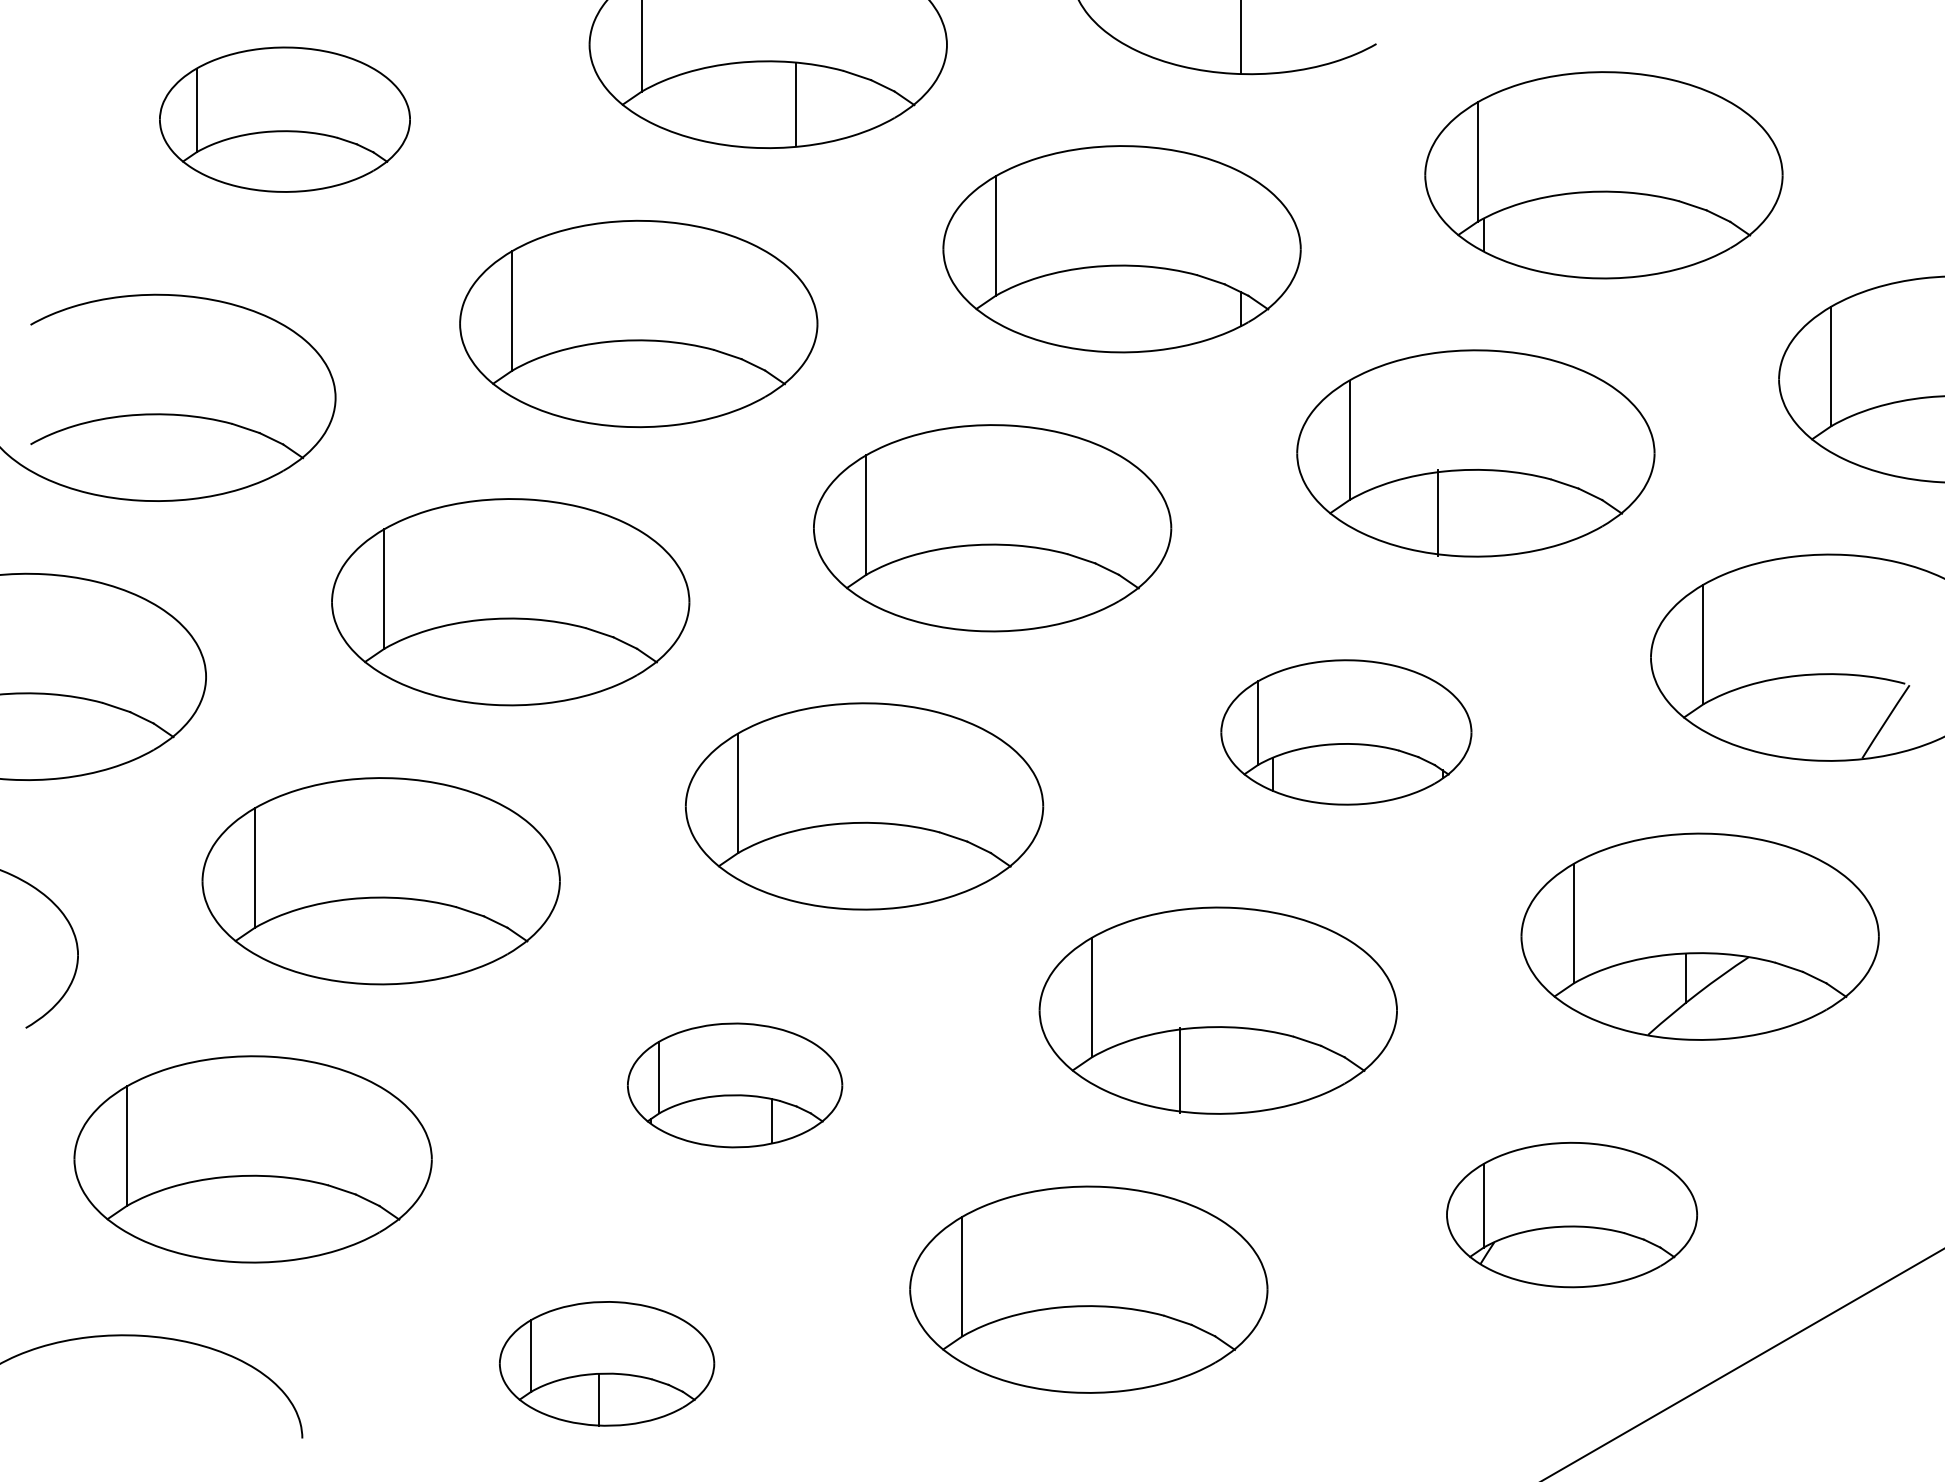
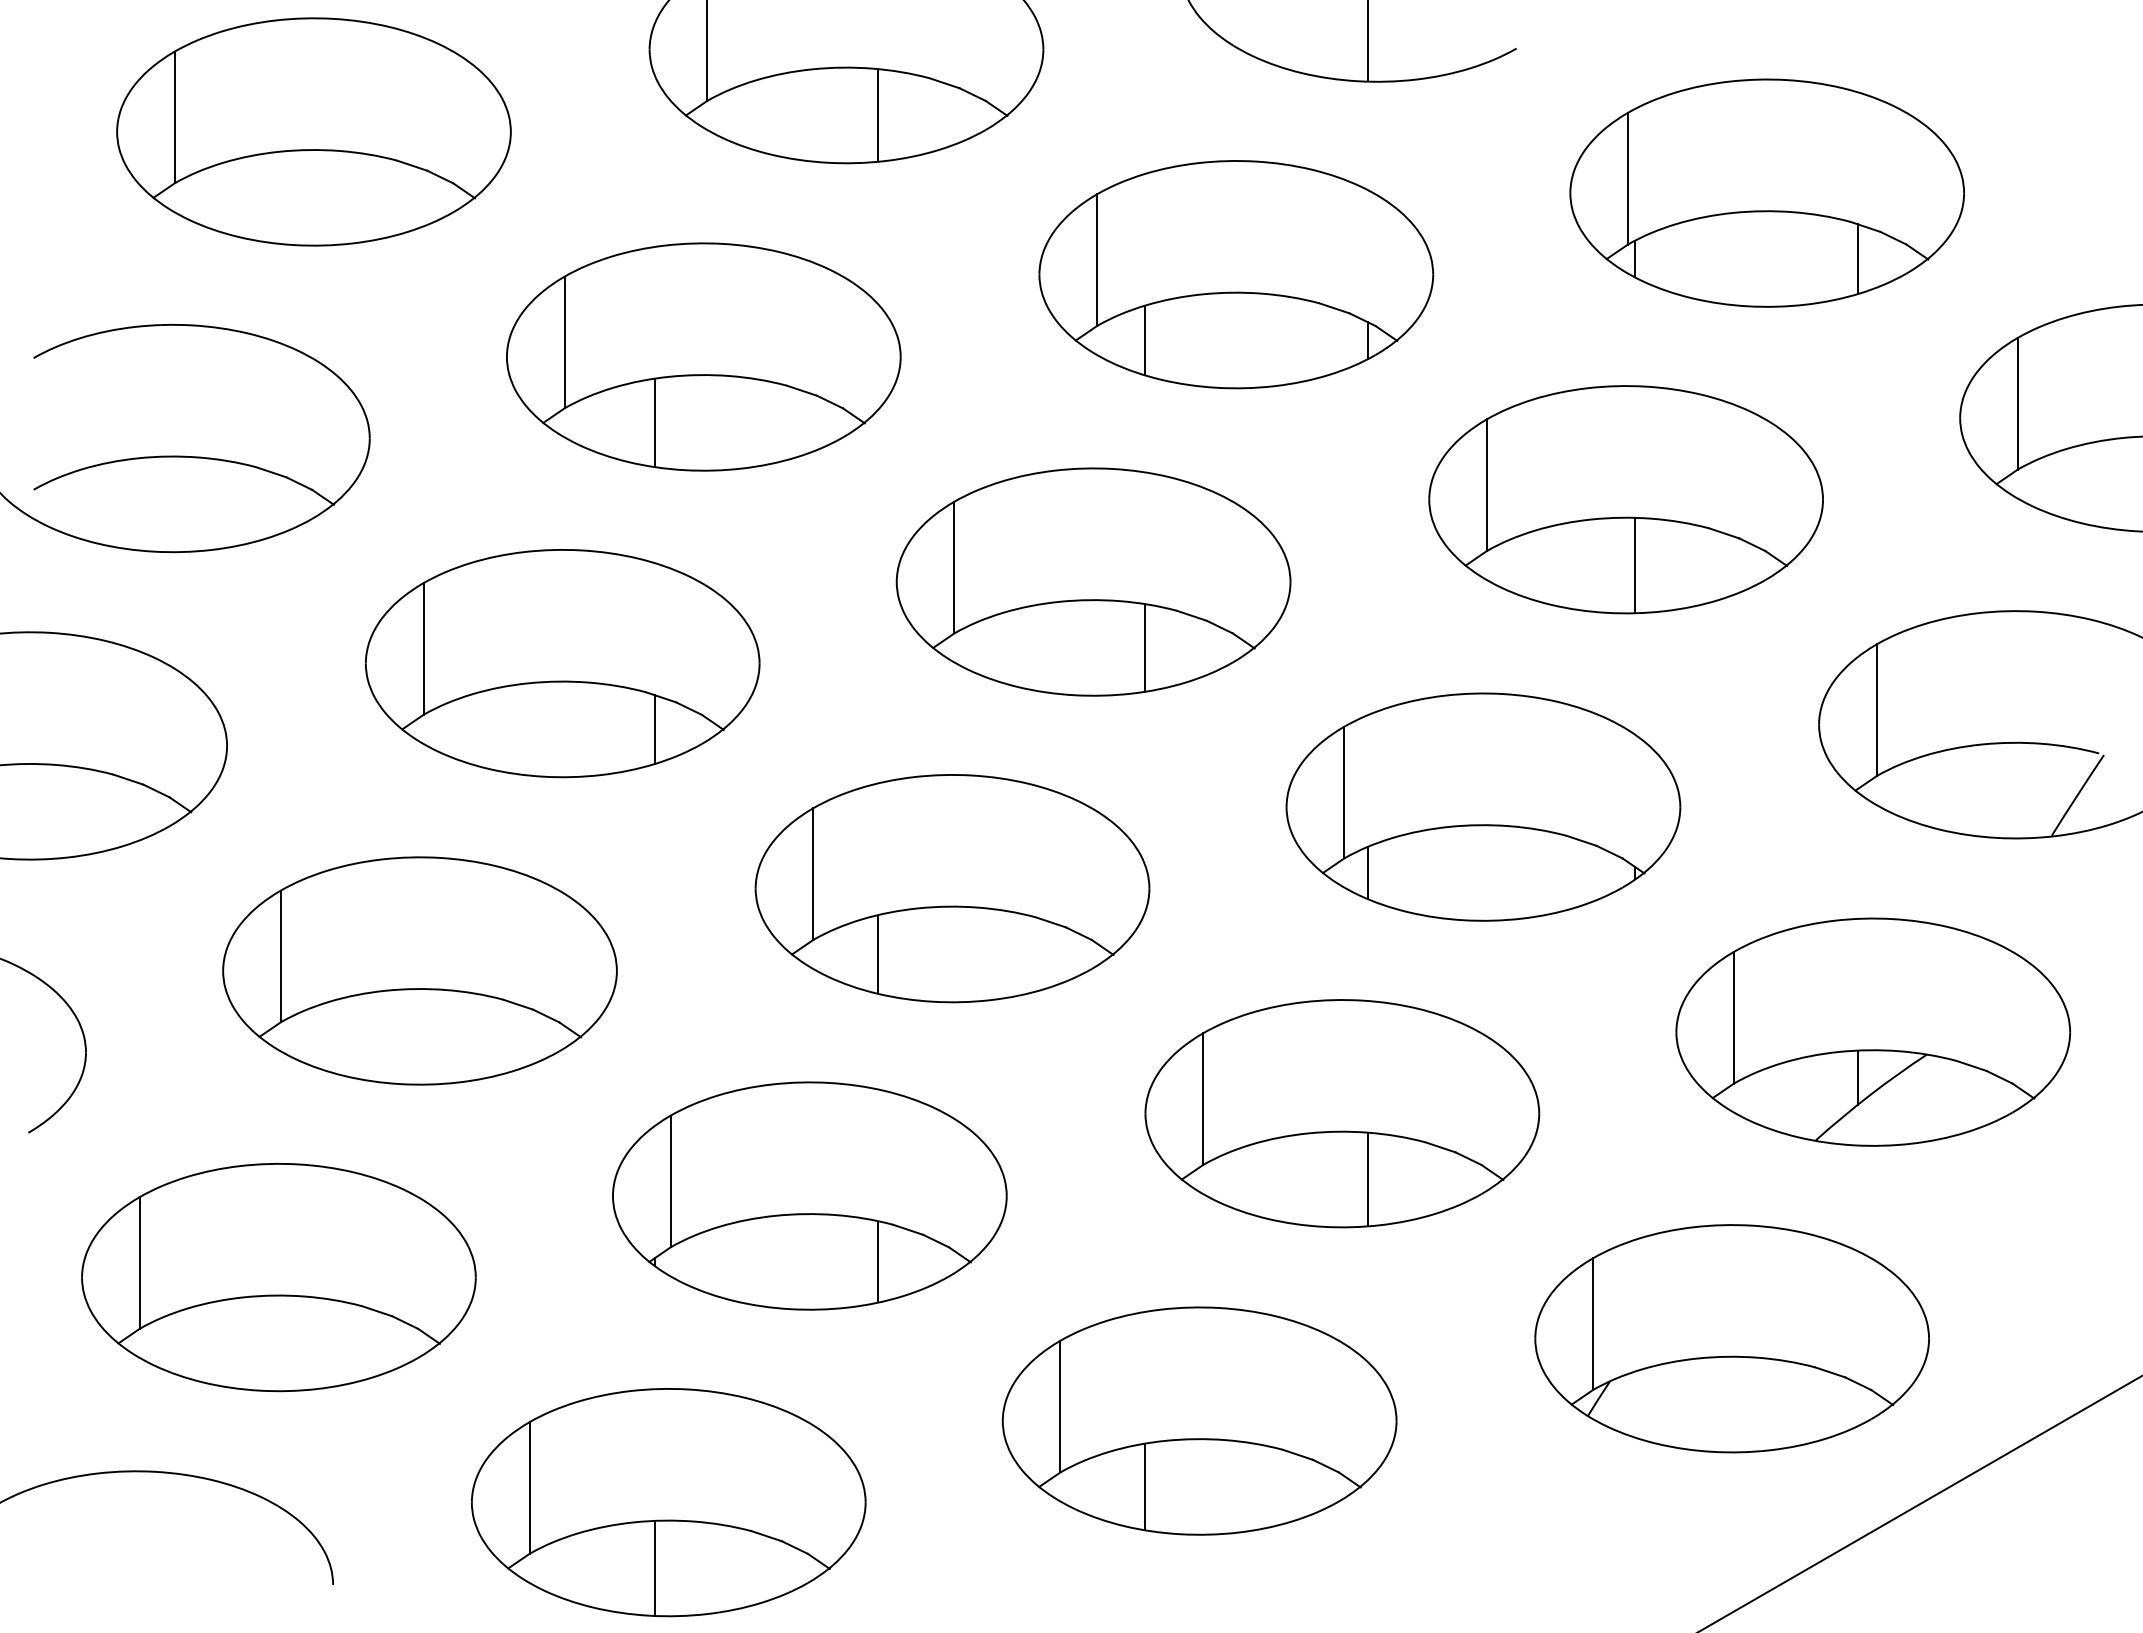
part: (284, 119) -> (313, 131), size x1.43
line: (1685, 234) -> (1857, 258), added
line: (1038, 308) -> (1144, 340), added
line: (594, 383) -> (654, 422), added
line: (1437, 513) -> (1634, 565), moved
line: (1038, 587) -> (1144, 647), added
line: (594, 662) -> (654, 729), added
part: (1346, 731) -> (1483, 806), size x1.43
line: (796, 866) -> (877, 954), added
line: (1179, 1070) -> (1367, 1179), moved
part: (734, 1084) -> (809, 1195), size x1.67
part: (1571, 1214) -> (1731, 1338), size x1.43
line: (1038, 1349) -> (1144, 1486), added
part: (606, 1363) -> (668, 1502), size x1.67

